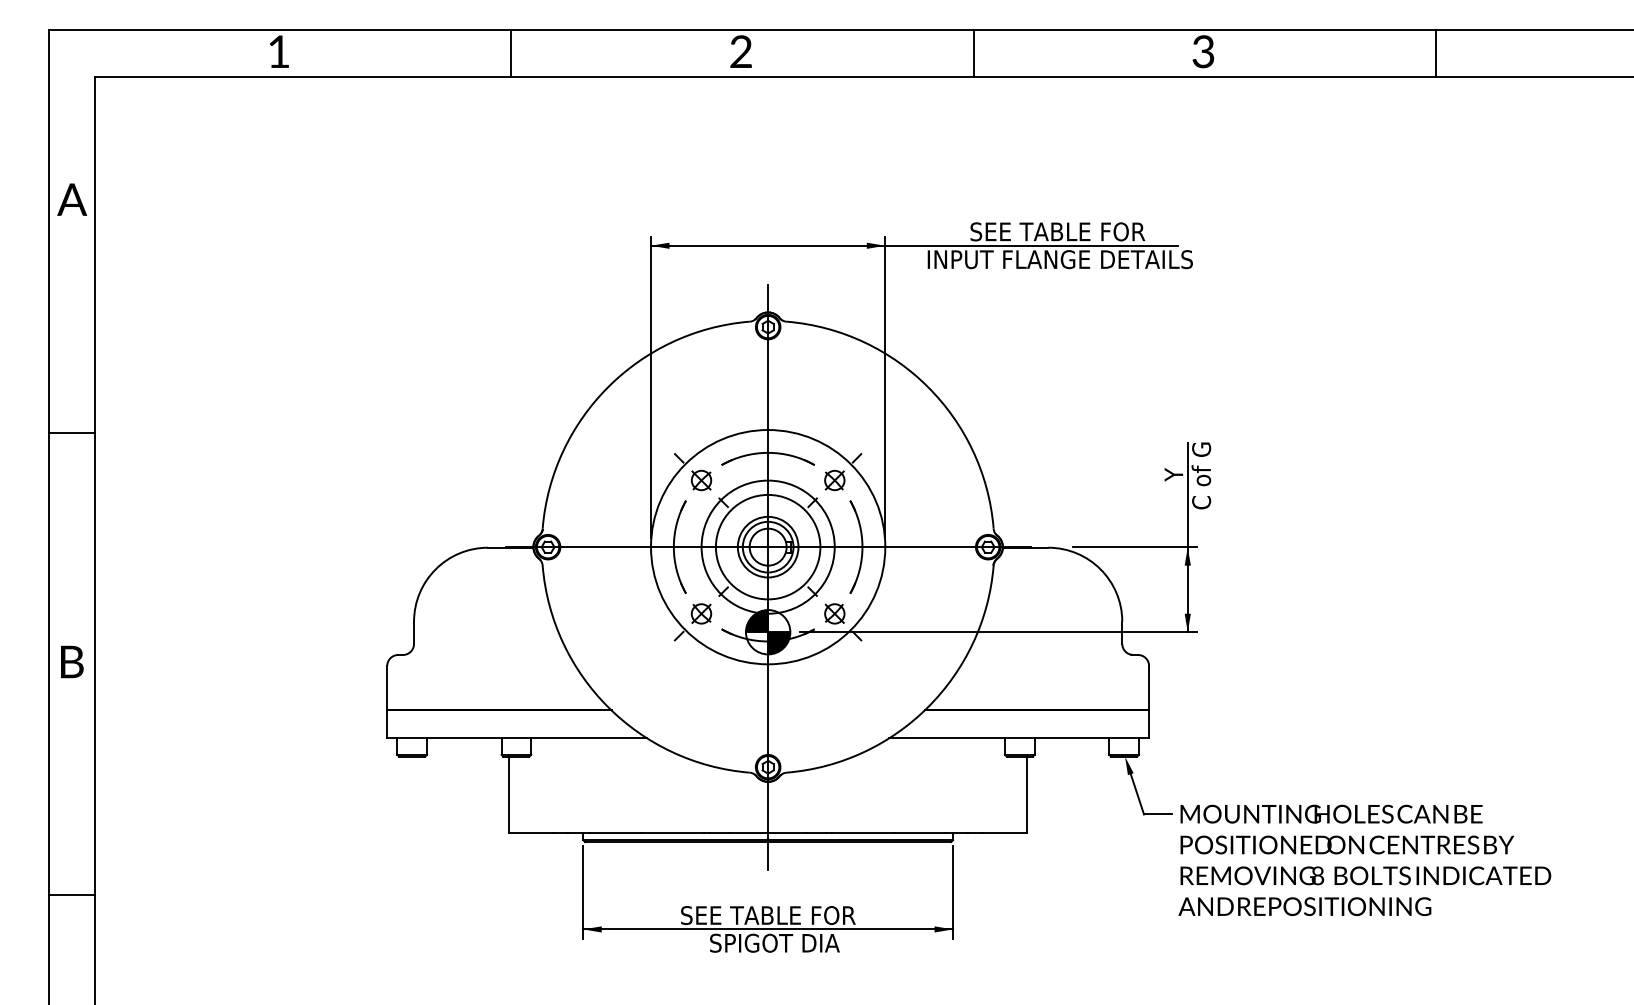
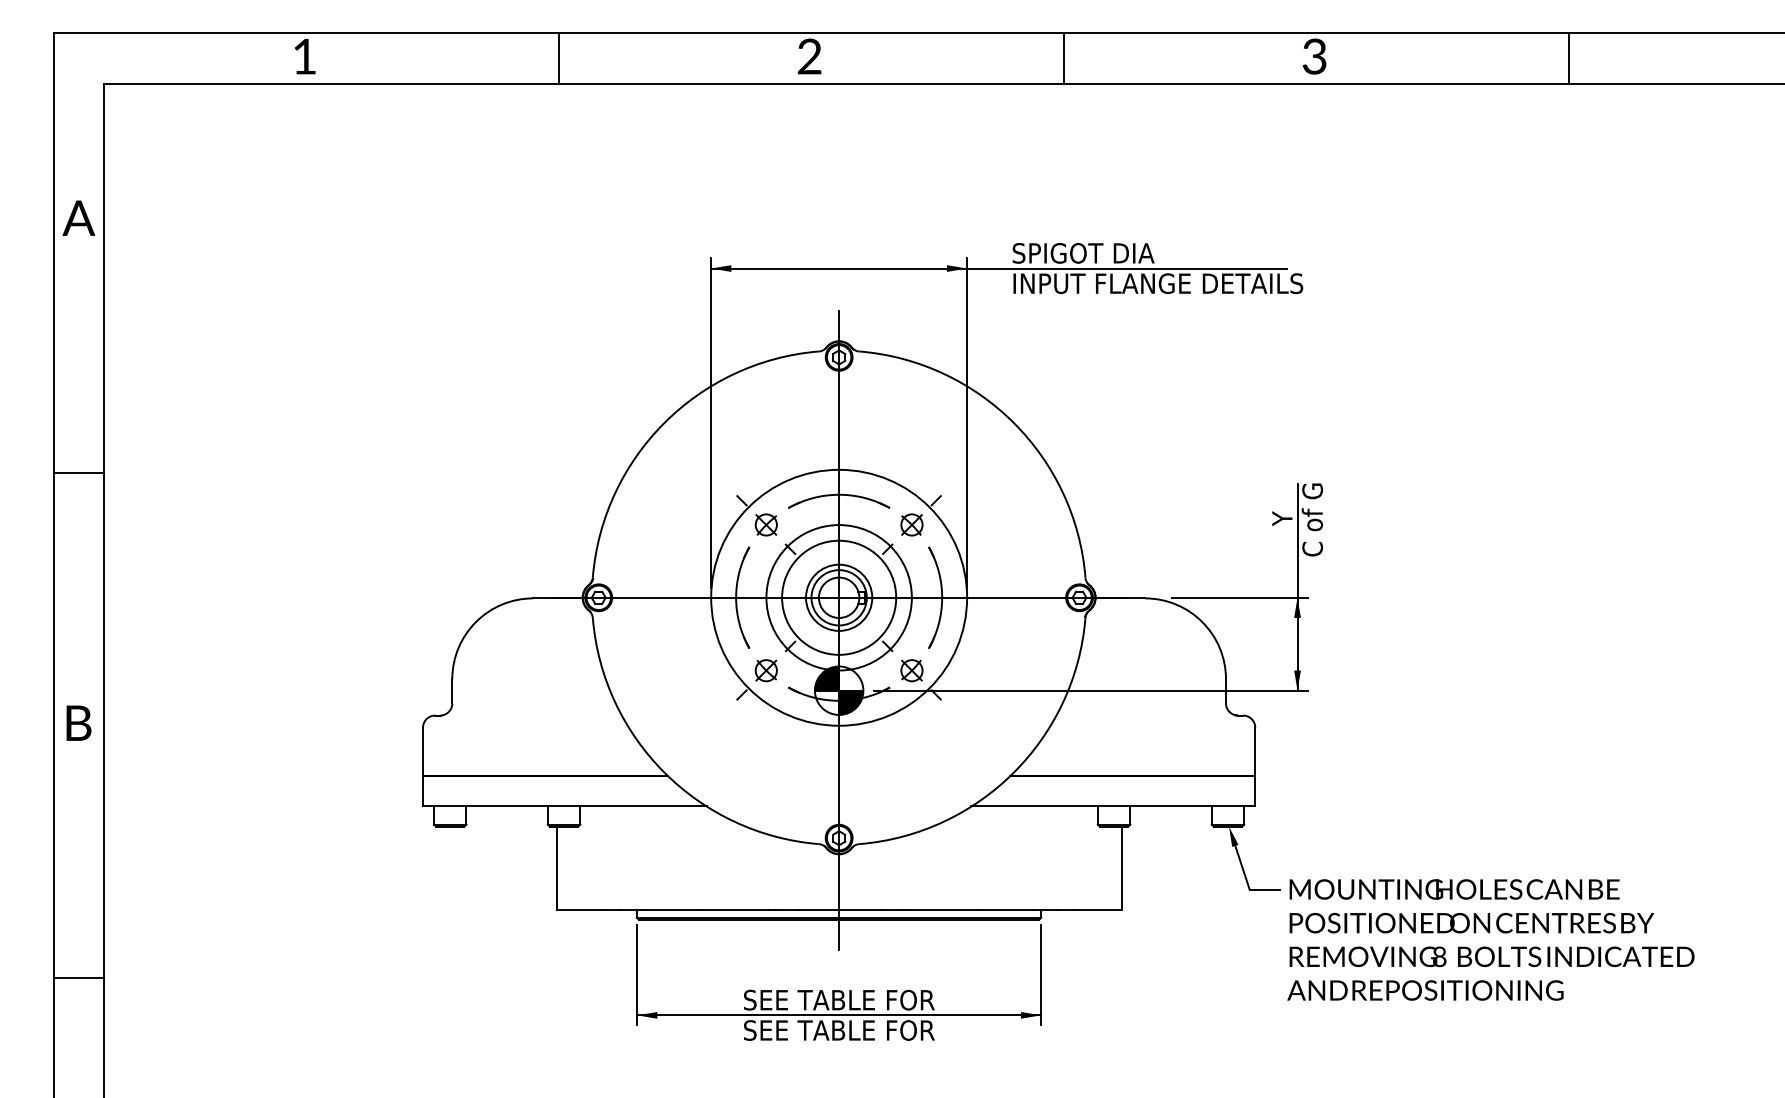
text: (1036, 231) -> (1132, 252), SEE TABLE FOR -> SPIGOT DIA
text: (768, 942) -> (839, 1029), SPIGOT DIA -> SEE TABLE FOR

